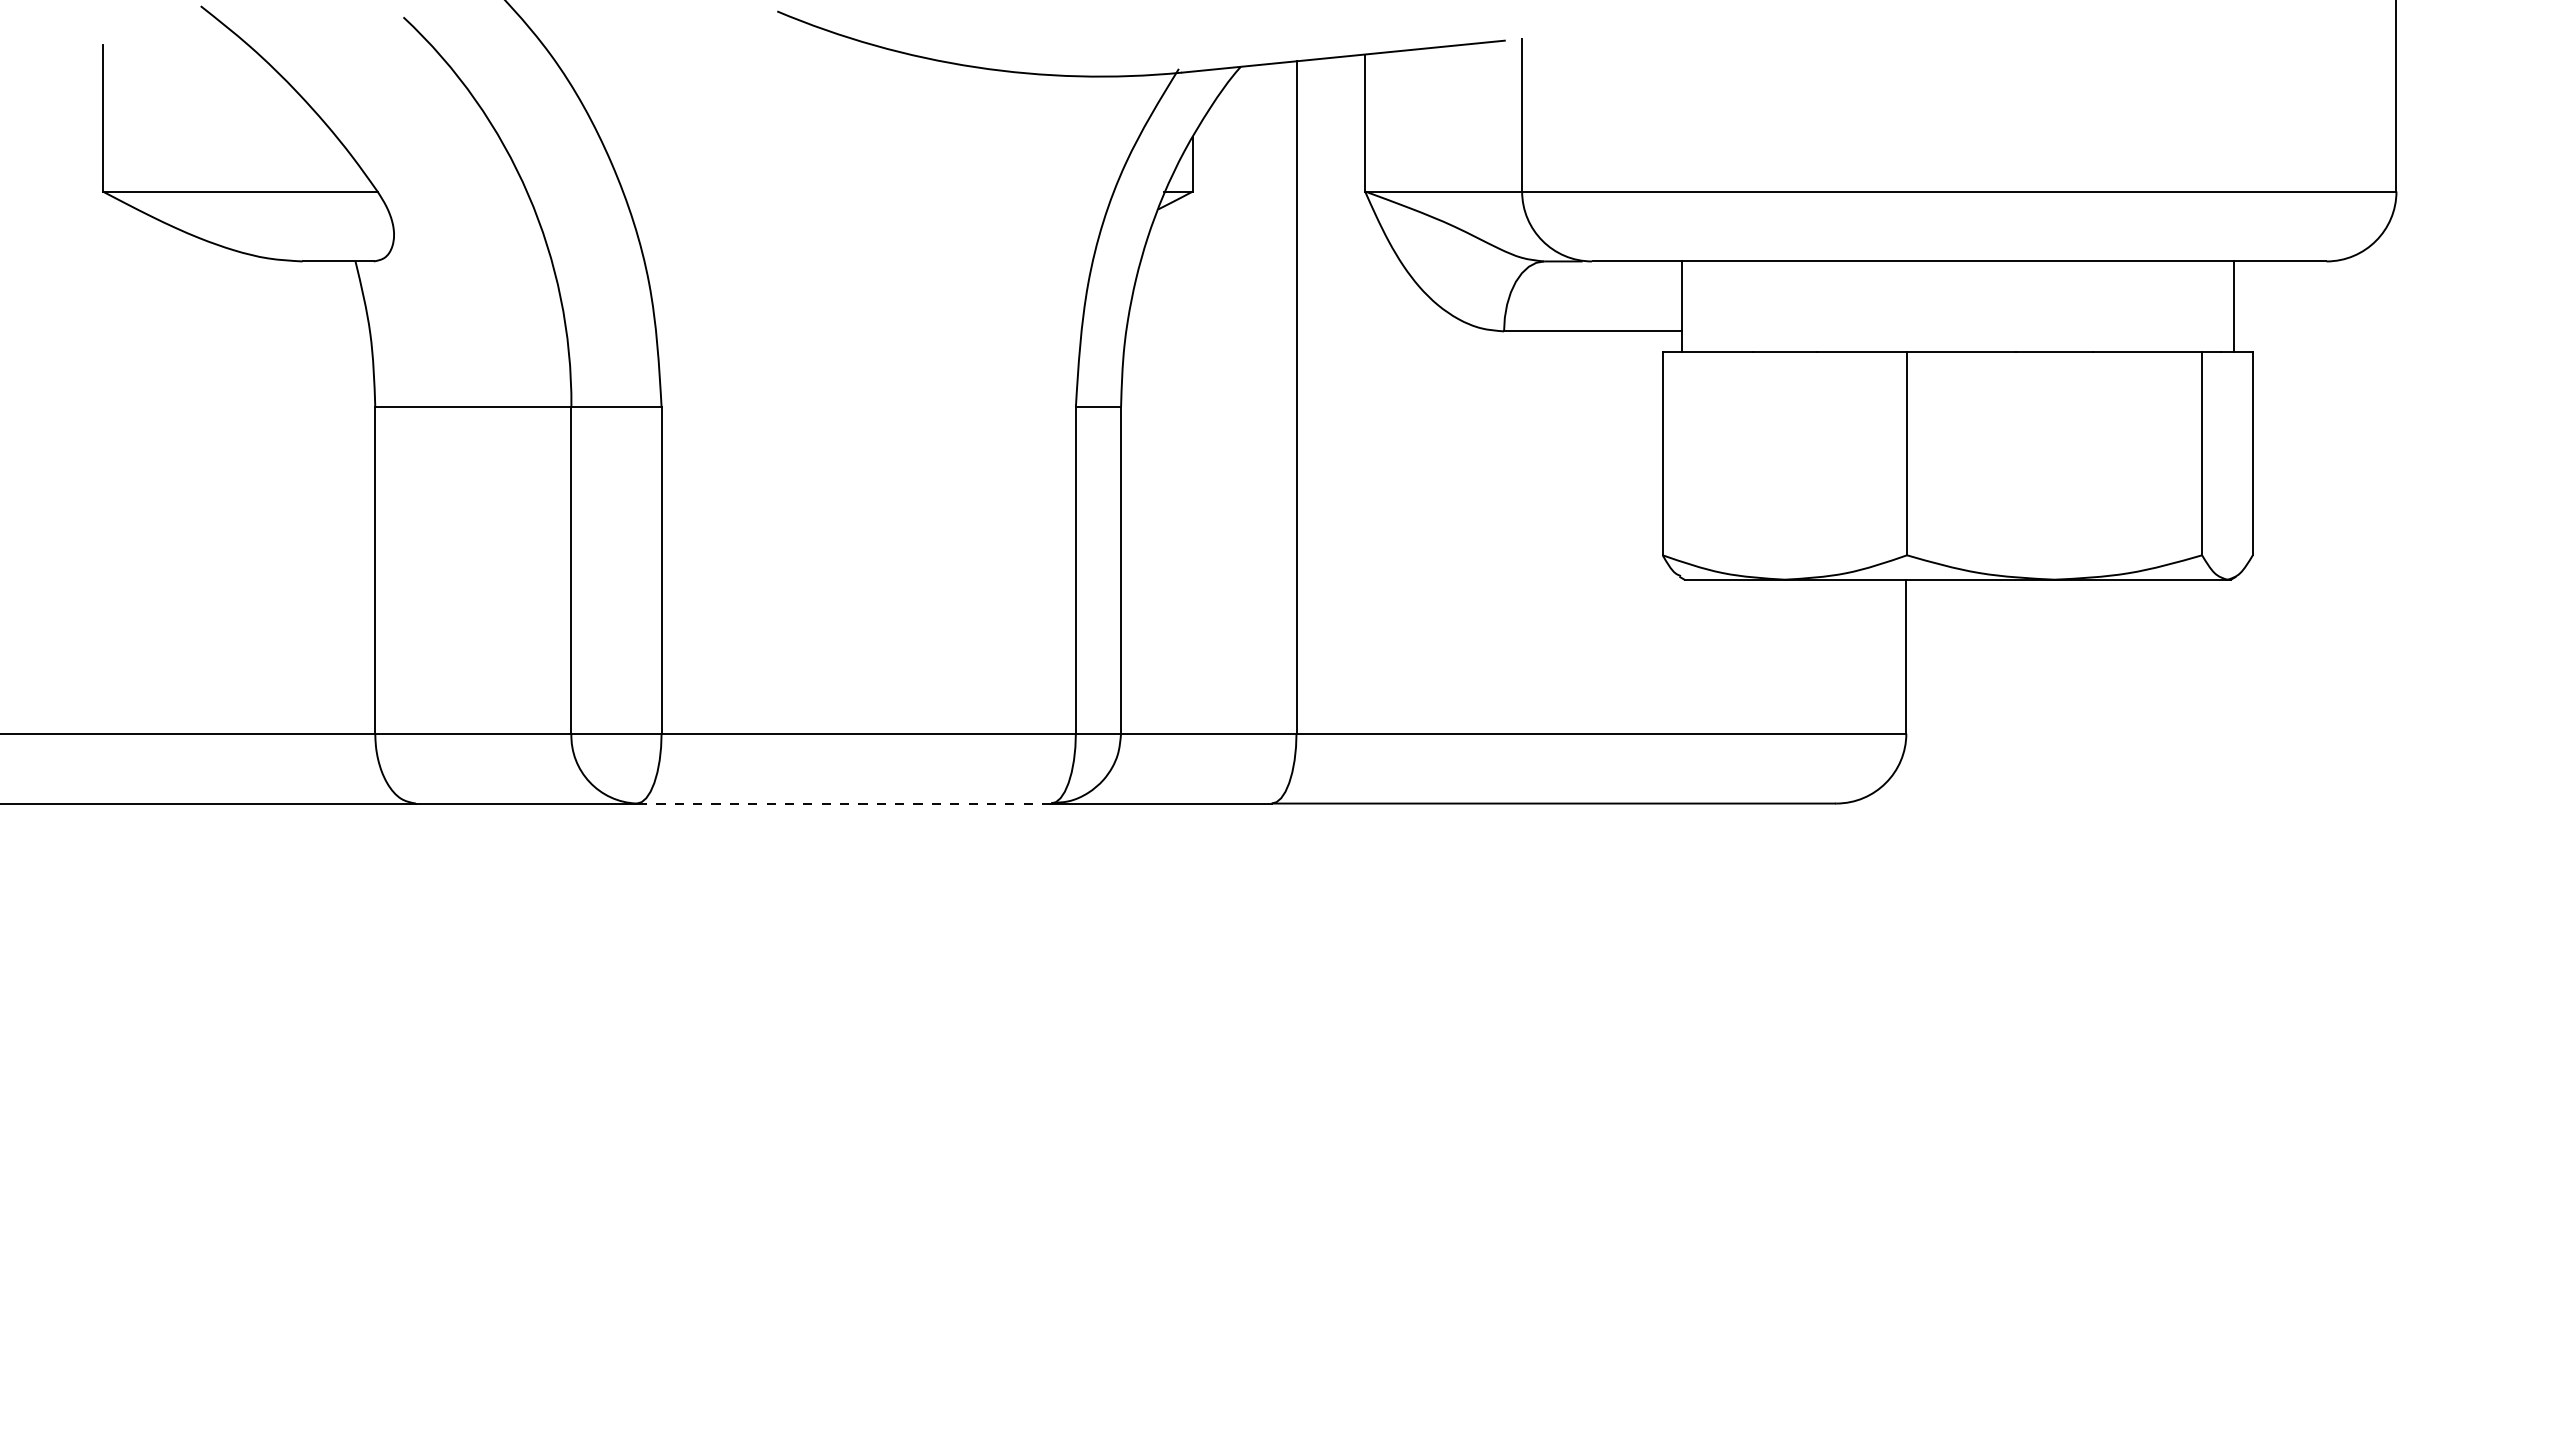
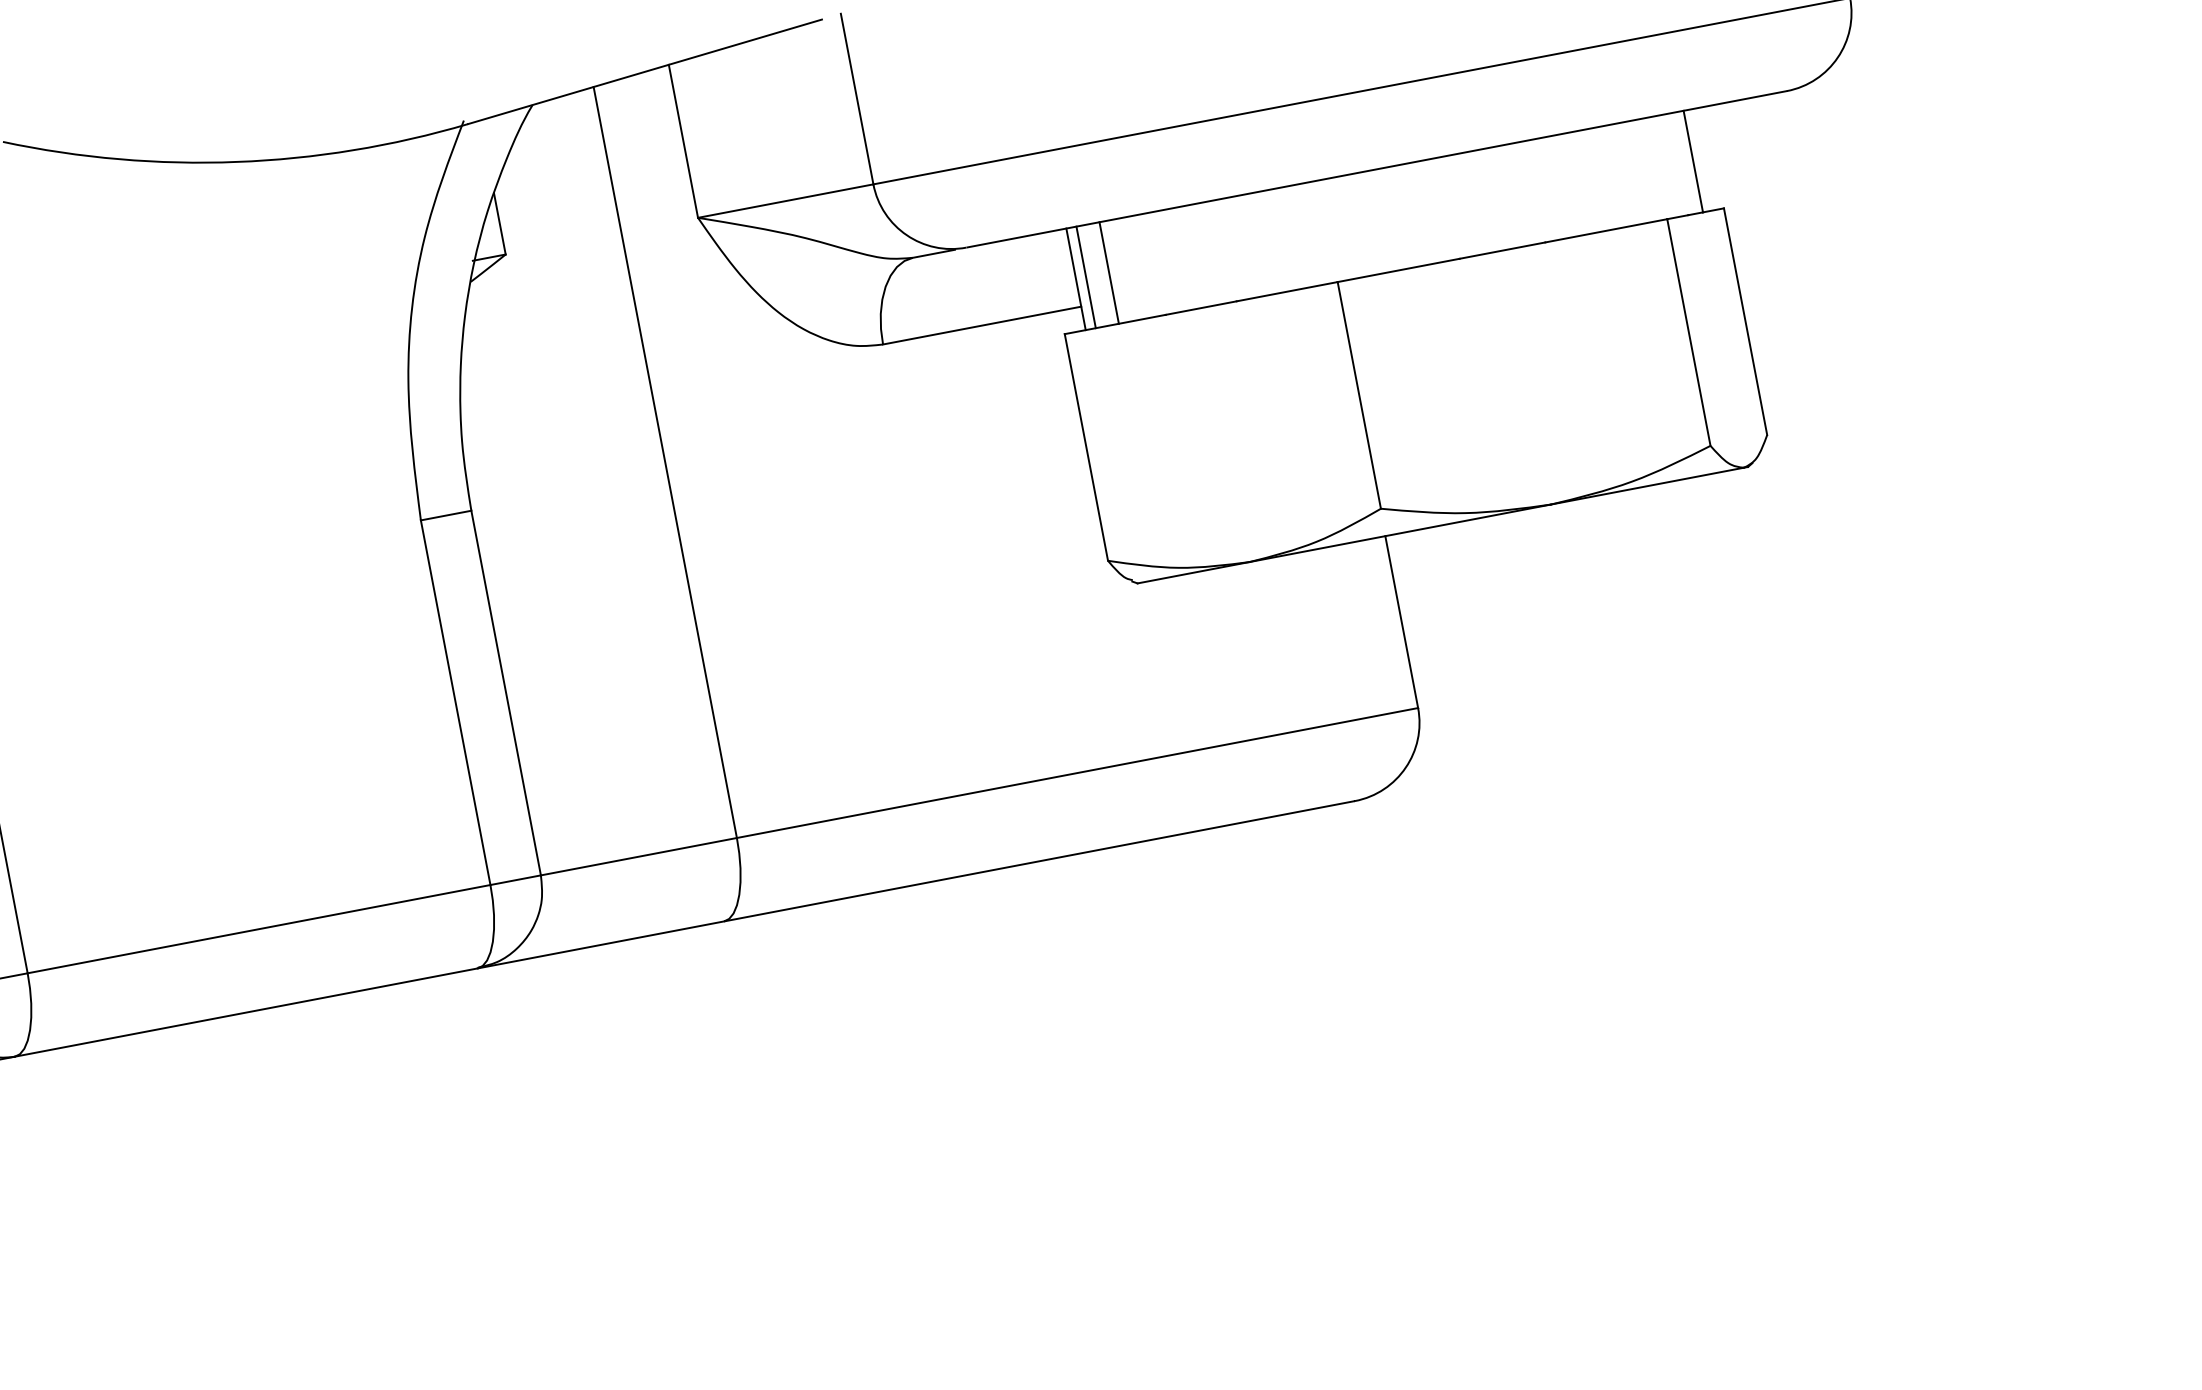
line: (1690, 306) -> (1086, 276), added
line: (1711, 306) -> (1109, 272), added
line: (843, 803) -> (245, 1012), dashed -> solid

